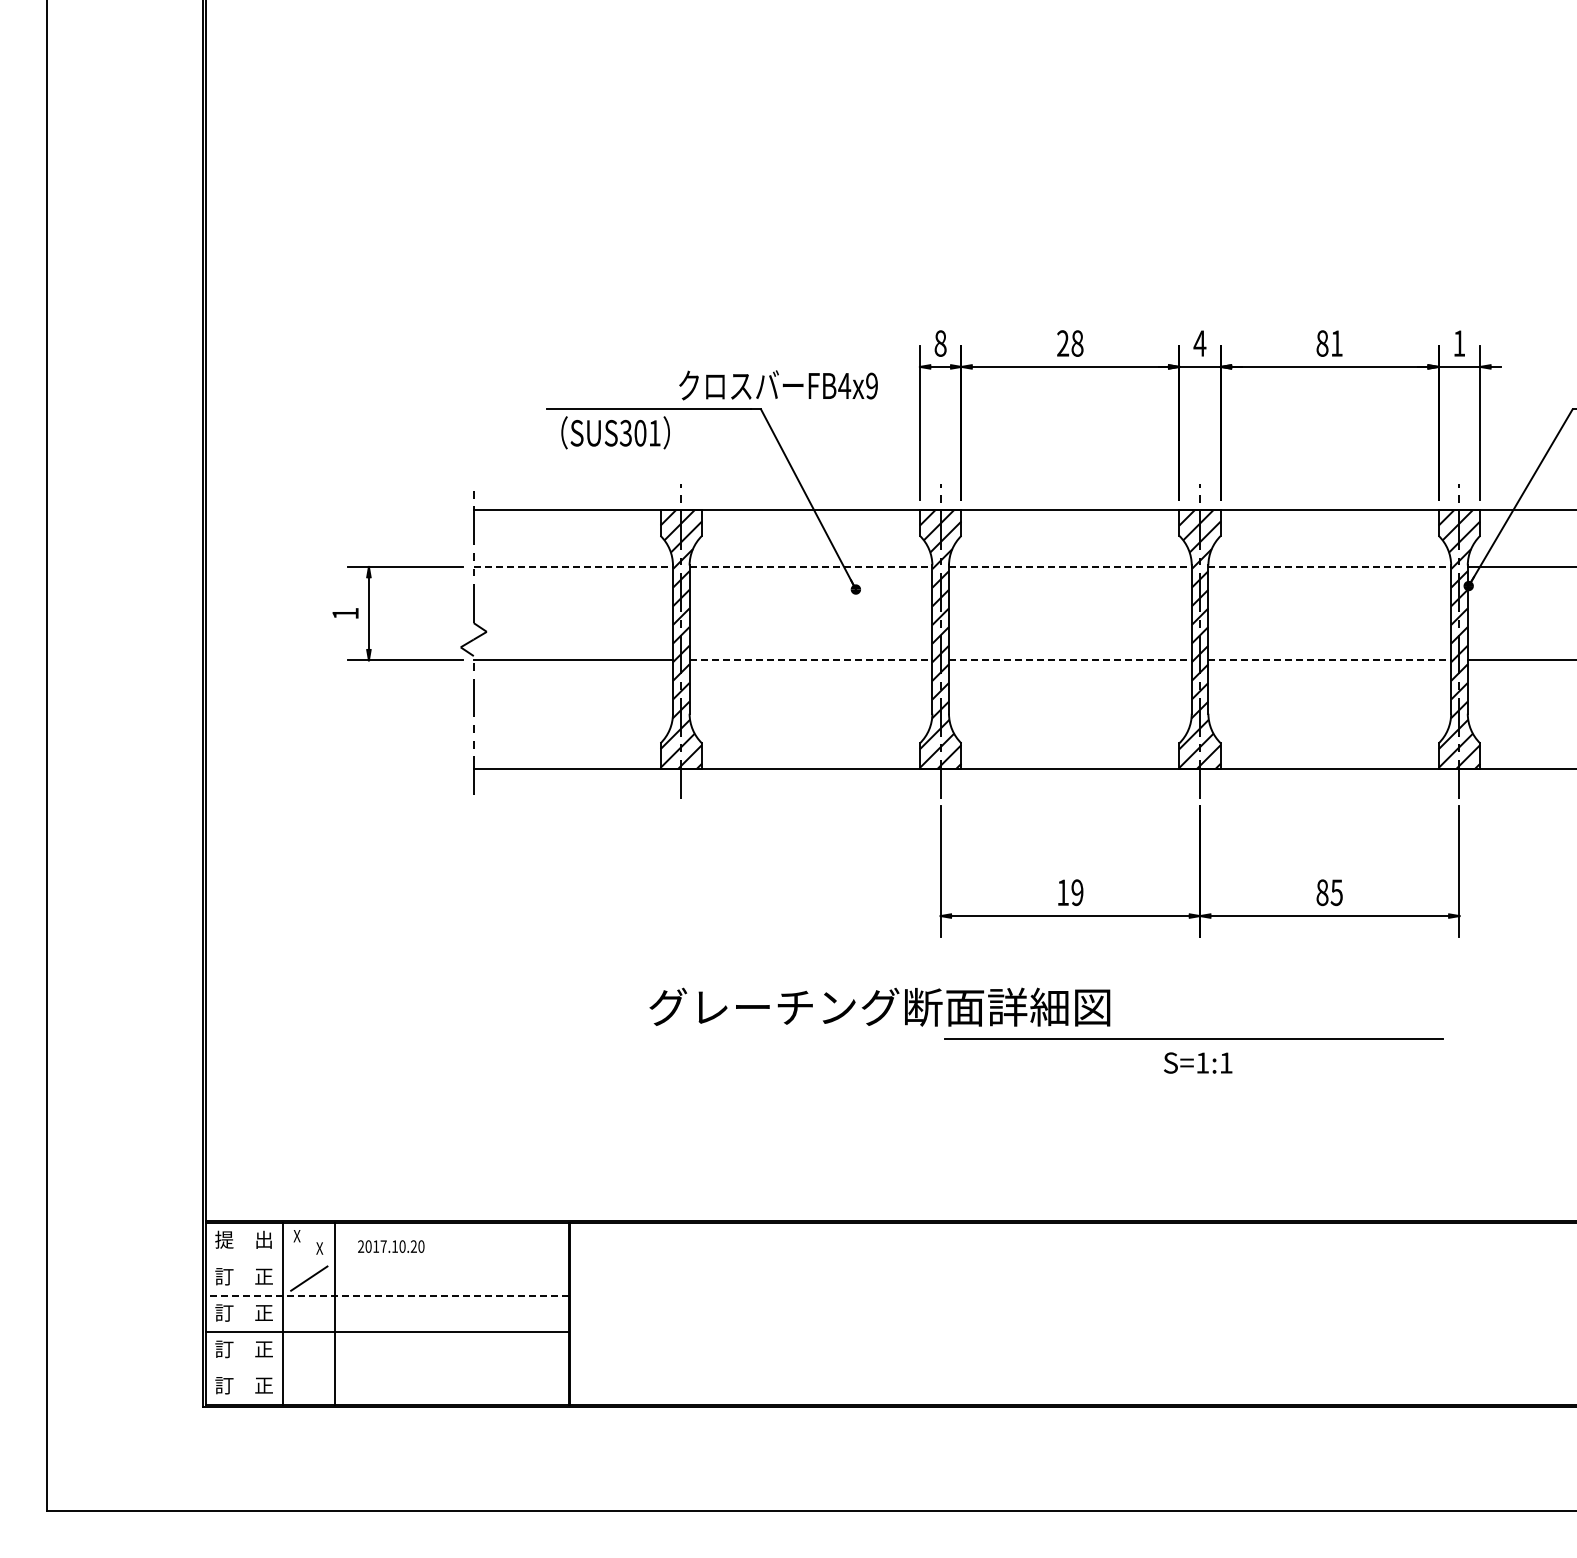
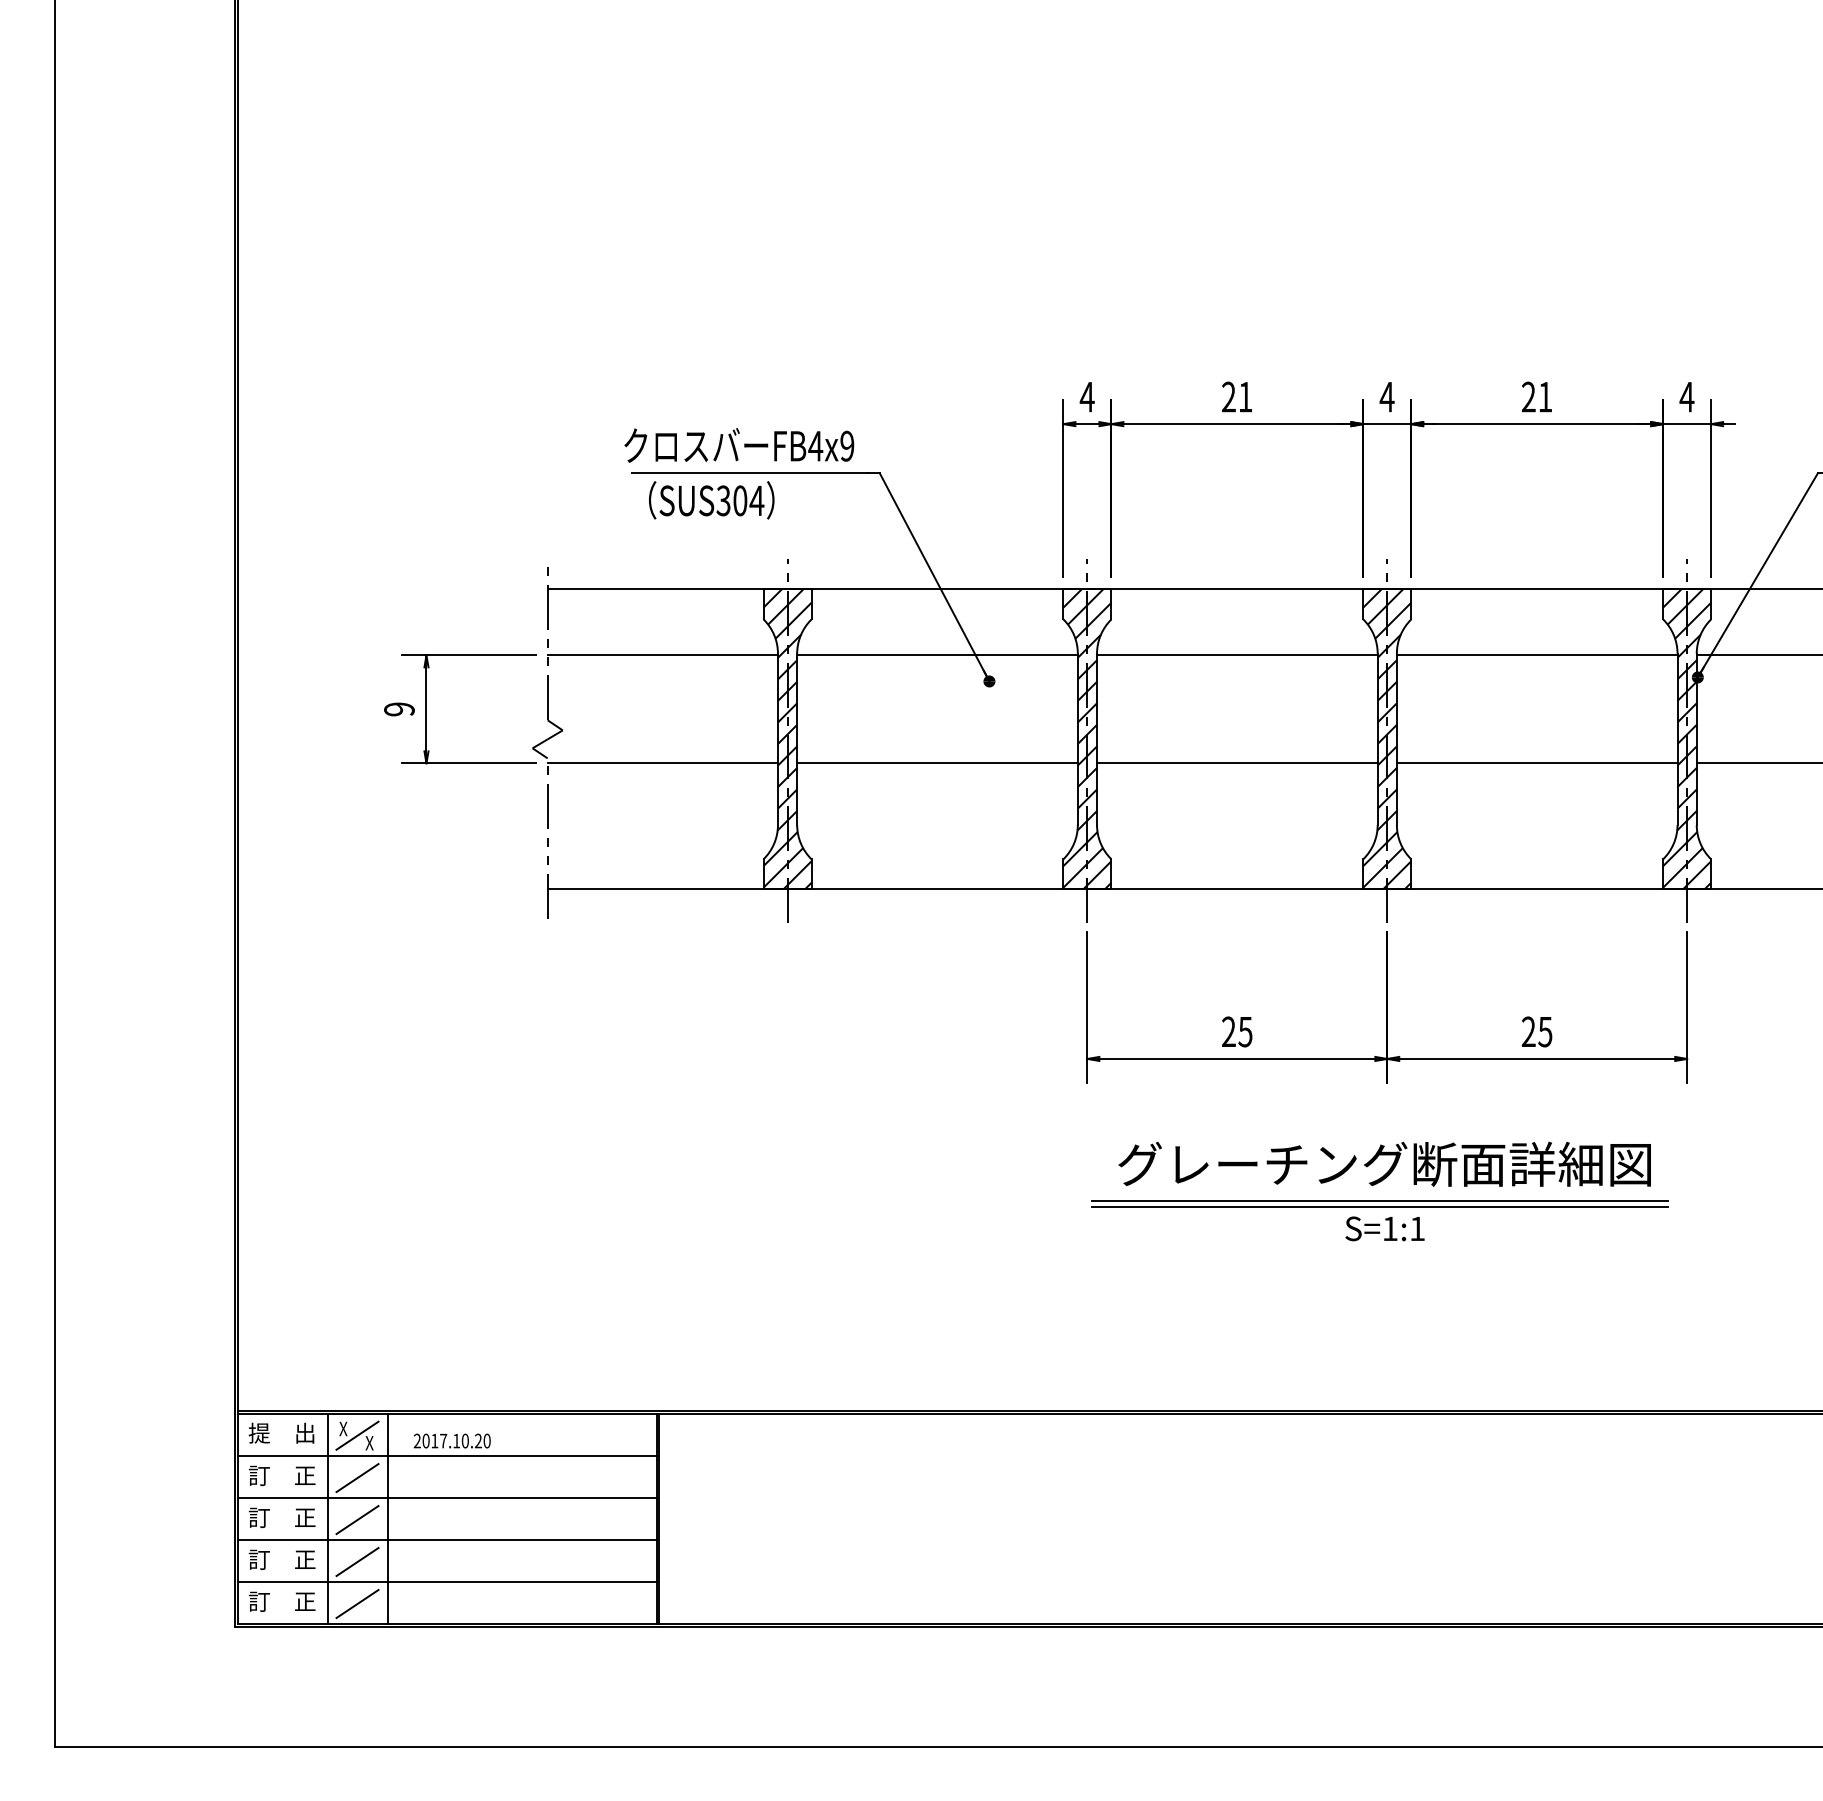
text: (940, 343) -> (1087, 397), 8 -> 4
text: (1077, 343) -> (1245, 397), 28 -> 21
text: (1322, 343) -> (1528, 397), 81 -> 21
text: (1458, 343) -> (1686, 397), 1 -> 4
text: (778, 385) -> (739, 445), moved
text: (654, 433) -> (756, 501), SUS301 -> SUS304
line: (573, 566) -> (662, 654), dashed -> solid
line: (811, 566) -> (938, 654), dashed -> solid
line: (1070, 566) -> (1237, 654), dashed -> solid
line: (1330, 566) -> (1538, 654), dashed -> solid
text: (345, 613) -> (399, 709), 1 -> 9
line: (811, 660) -> (938, 763), dashed -> solid
line: (1070, 660) -> (1237, 763), dashed -> solid
line: (1330, 660) -> (1538, 763), dashed -> solid
text: (1070, 892) -> (1237, 1031), 19 -> 25
text: (1322, 892) -> (1528, 1031), 85 -> 25
text: (879, 1006) -> (1384, 1163), moved
line: (1193, 1044) -> (1379, 1207), added
line: (309, 1241) -> (357, 1435), added
line: (386, 1259) -> (446, 1455), added
line: (387, 1295) -> (447, 1497), dashed -> solid
line: (309, 1314) -> (357, 1519), added
line: (309, 1351) -> (357, 1562), added
line: (386, 1368) -> (446, 1581), added
line: (309, 1387) -> (357, 1603), added

